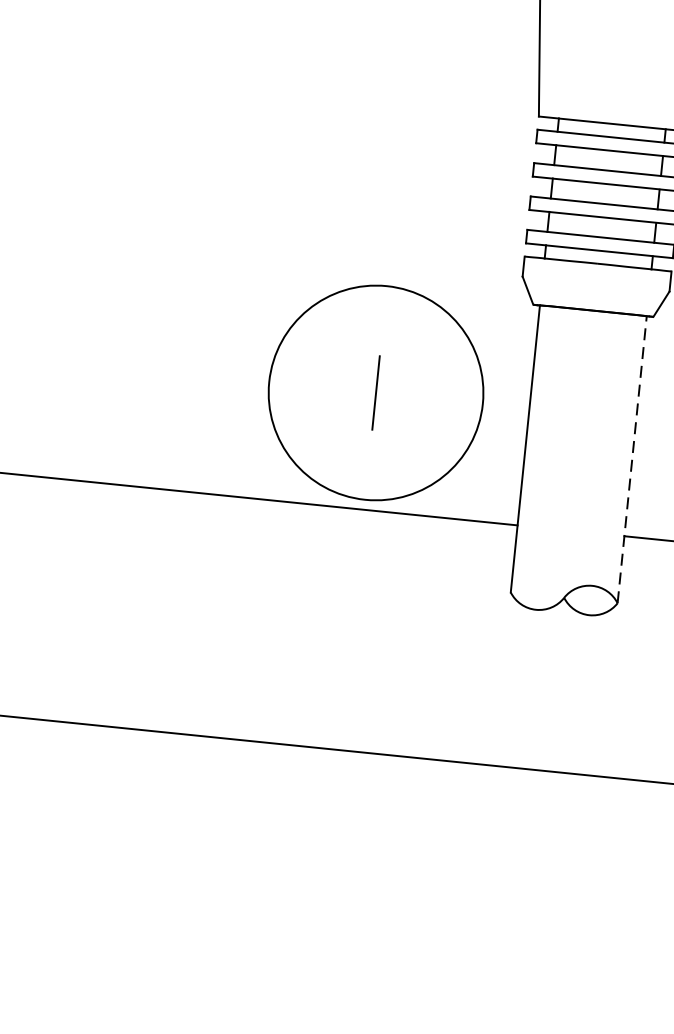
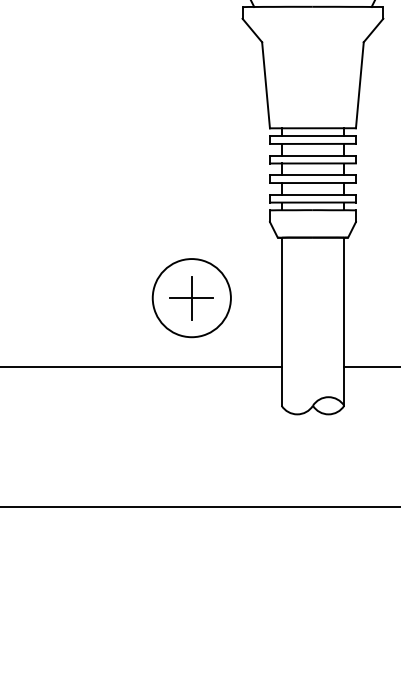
circle: (375, 393) -> (191, 298), size x0.62
line: (375, 393) -> (191, 298), added
line: (632, 459) -> (344, 321), dashed -> solid

